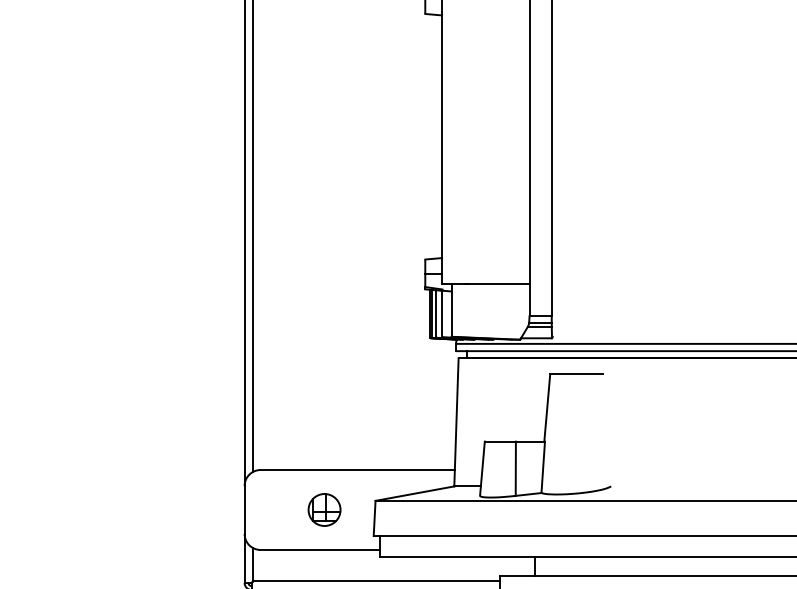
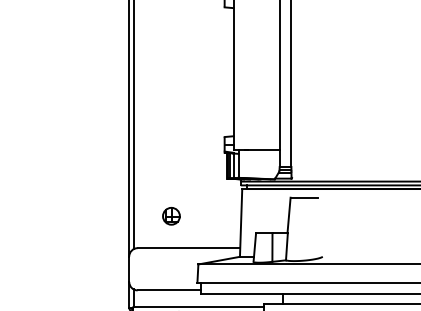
part: (324, 510) -> (171, 216), moved

